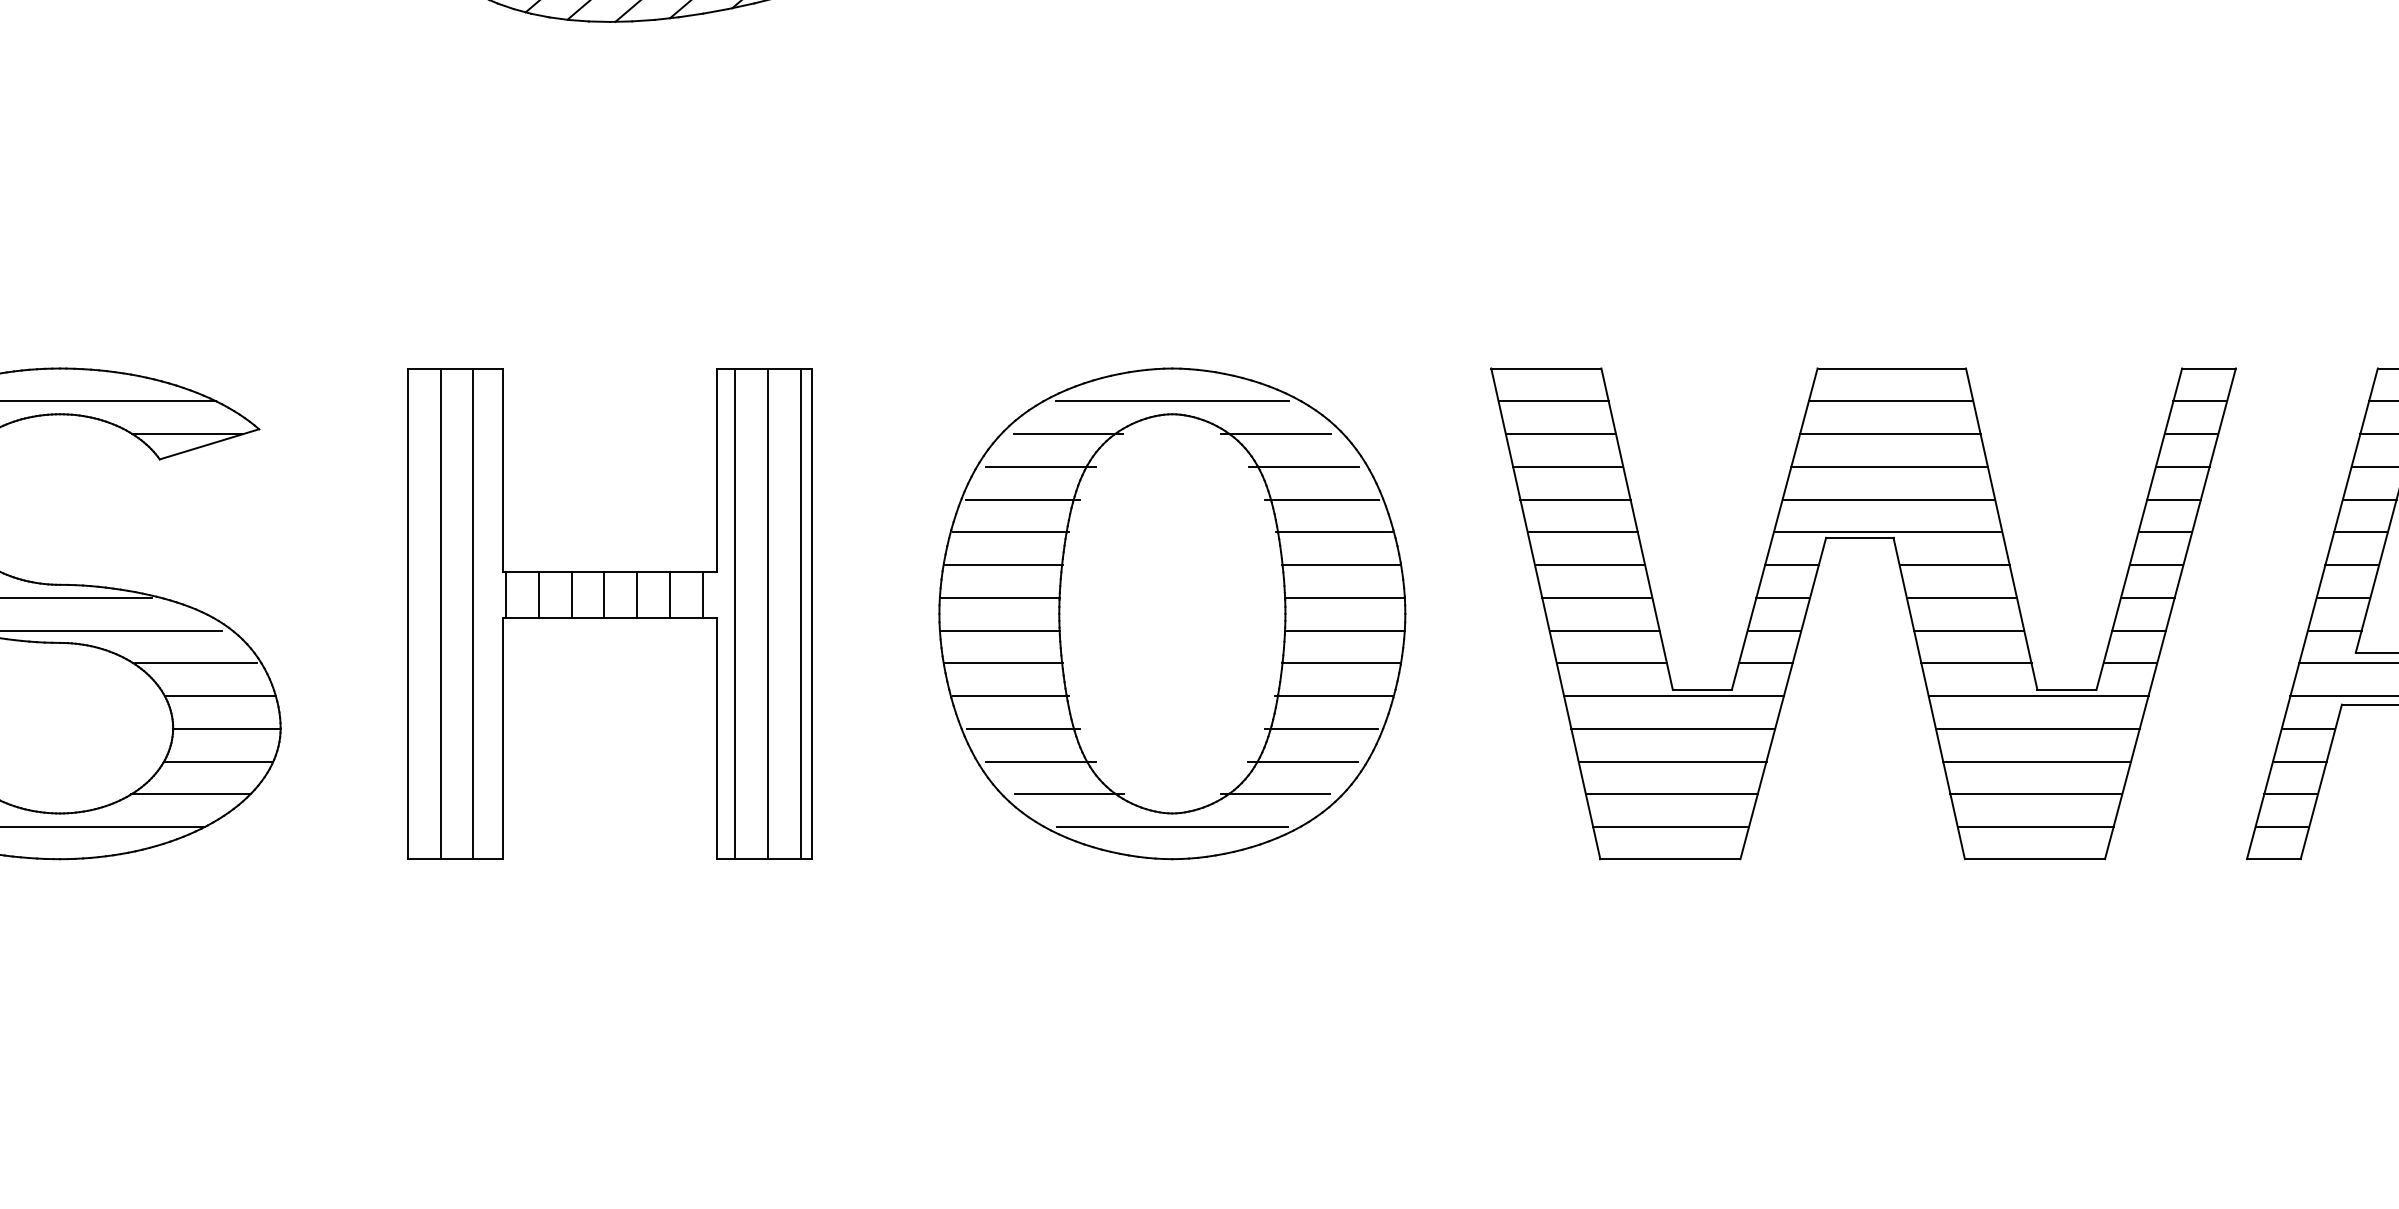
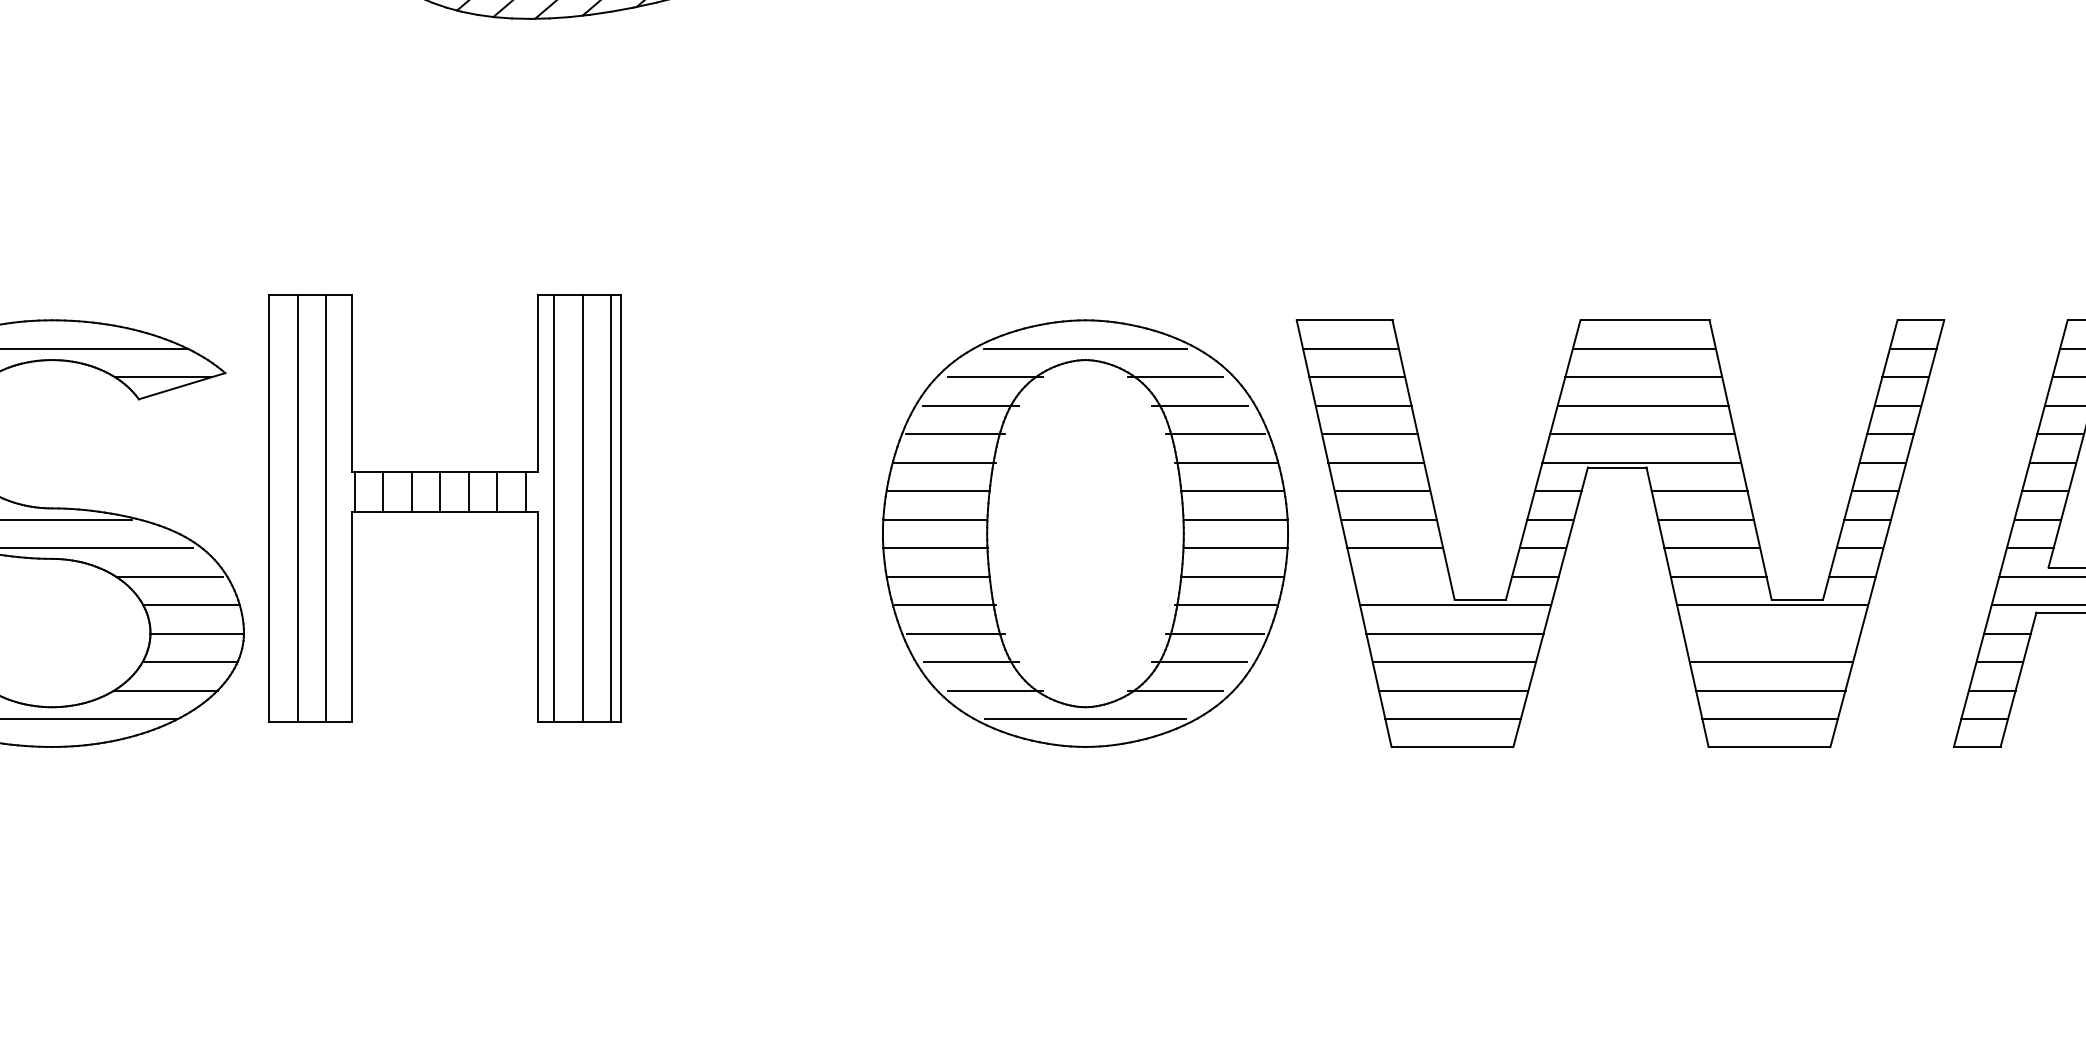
part: (609, 613) -> (444, 508), moved
part: (1172, 613) -> (1085, 533), moved
line: (1611, 663) -> (1401, 576), removed
line: (2037, 728) -> (1771, 633), removed

